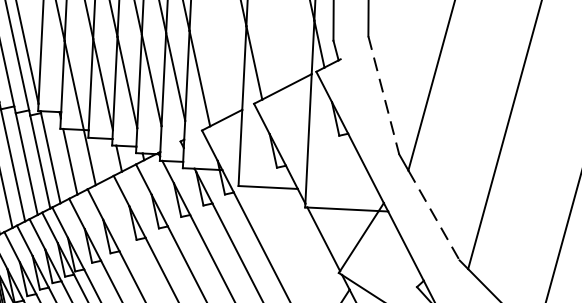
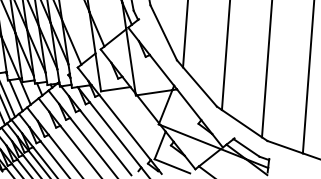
line: (383, 94) -> (163, 32), dashed -> solid
line: (433, 214) -> (199, 86), dashed -> solid

